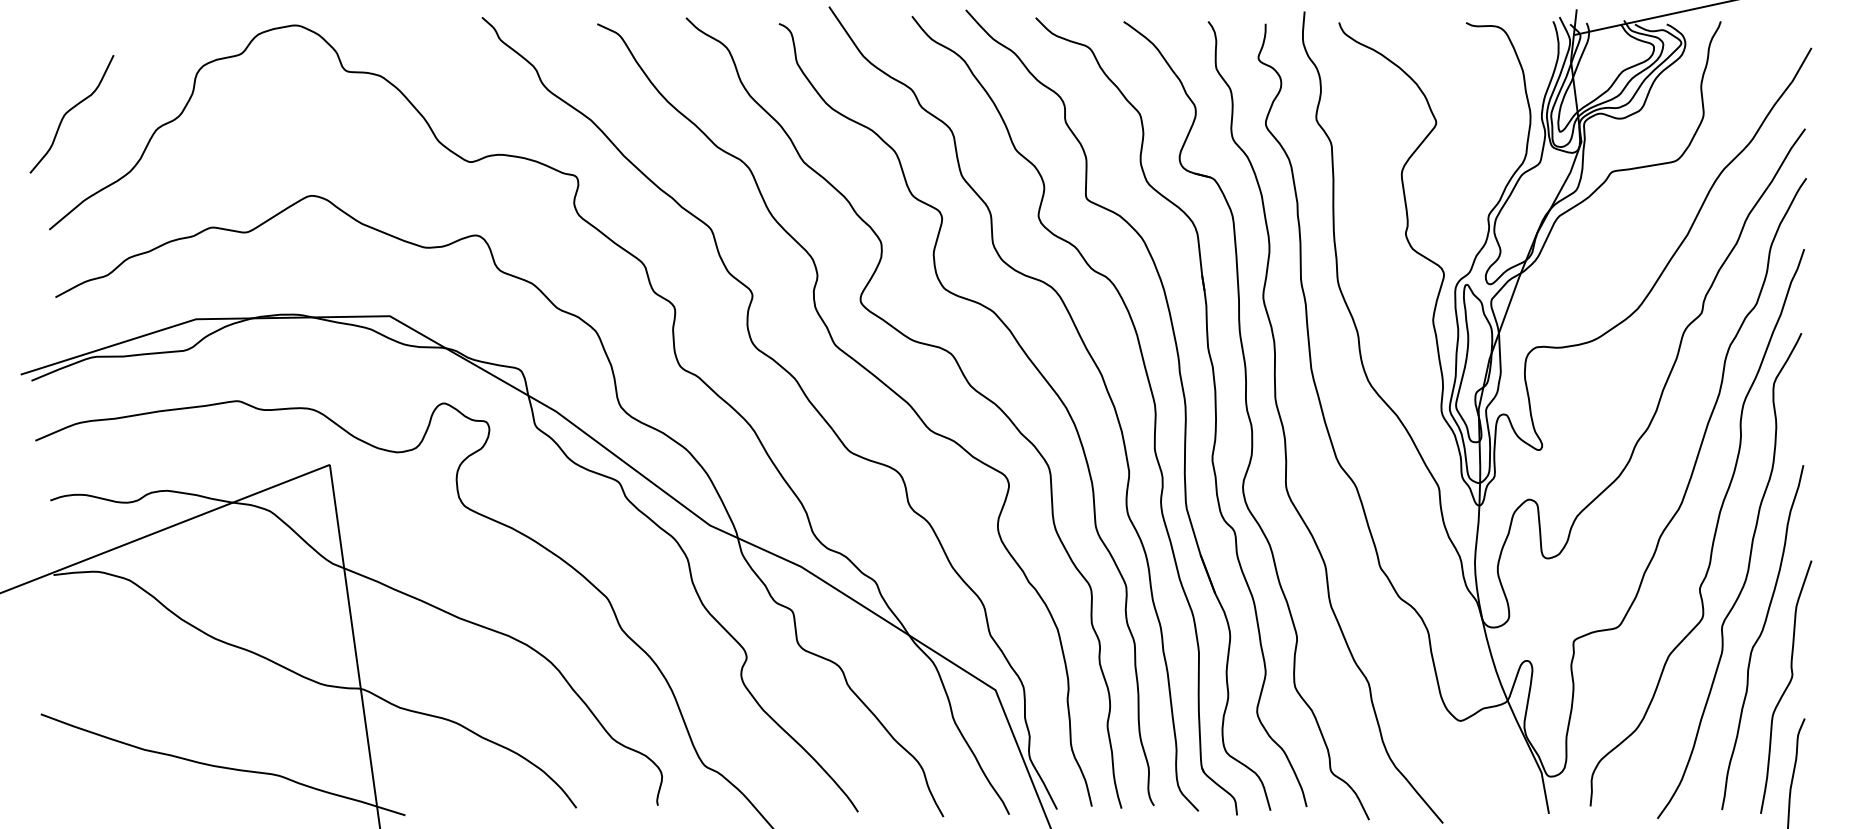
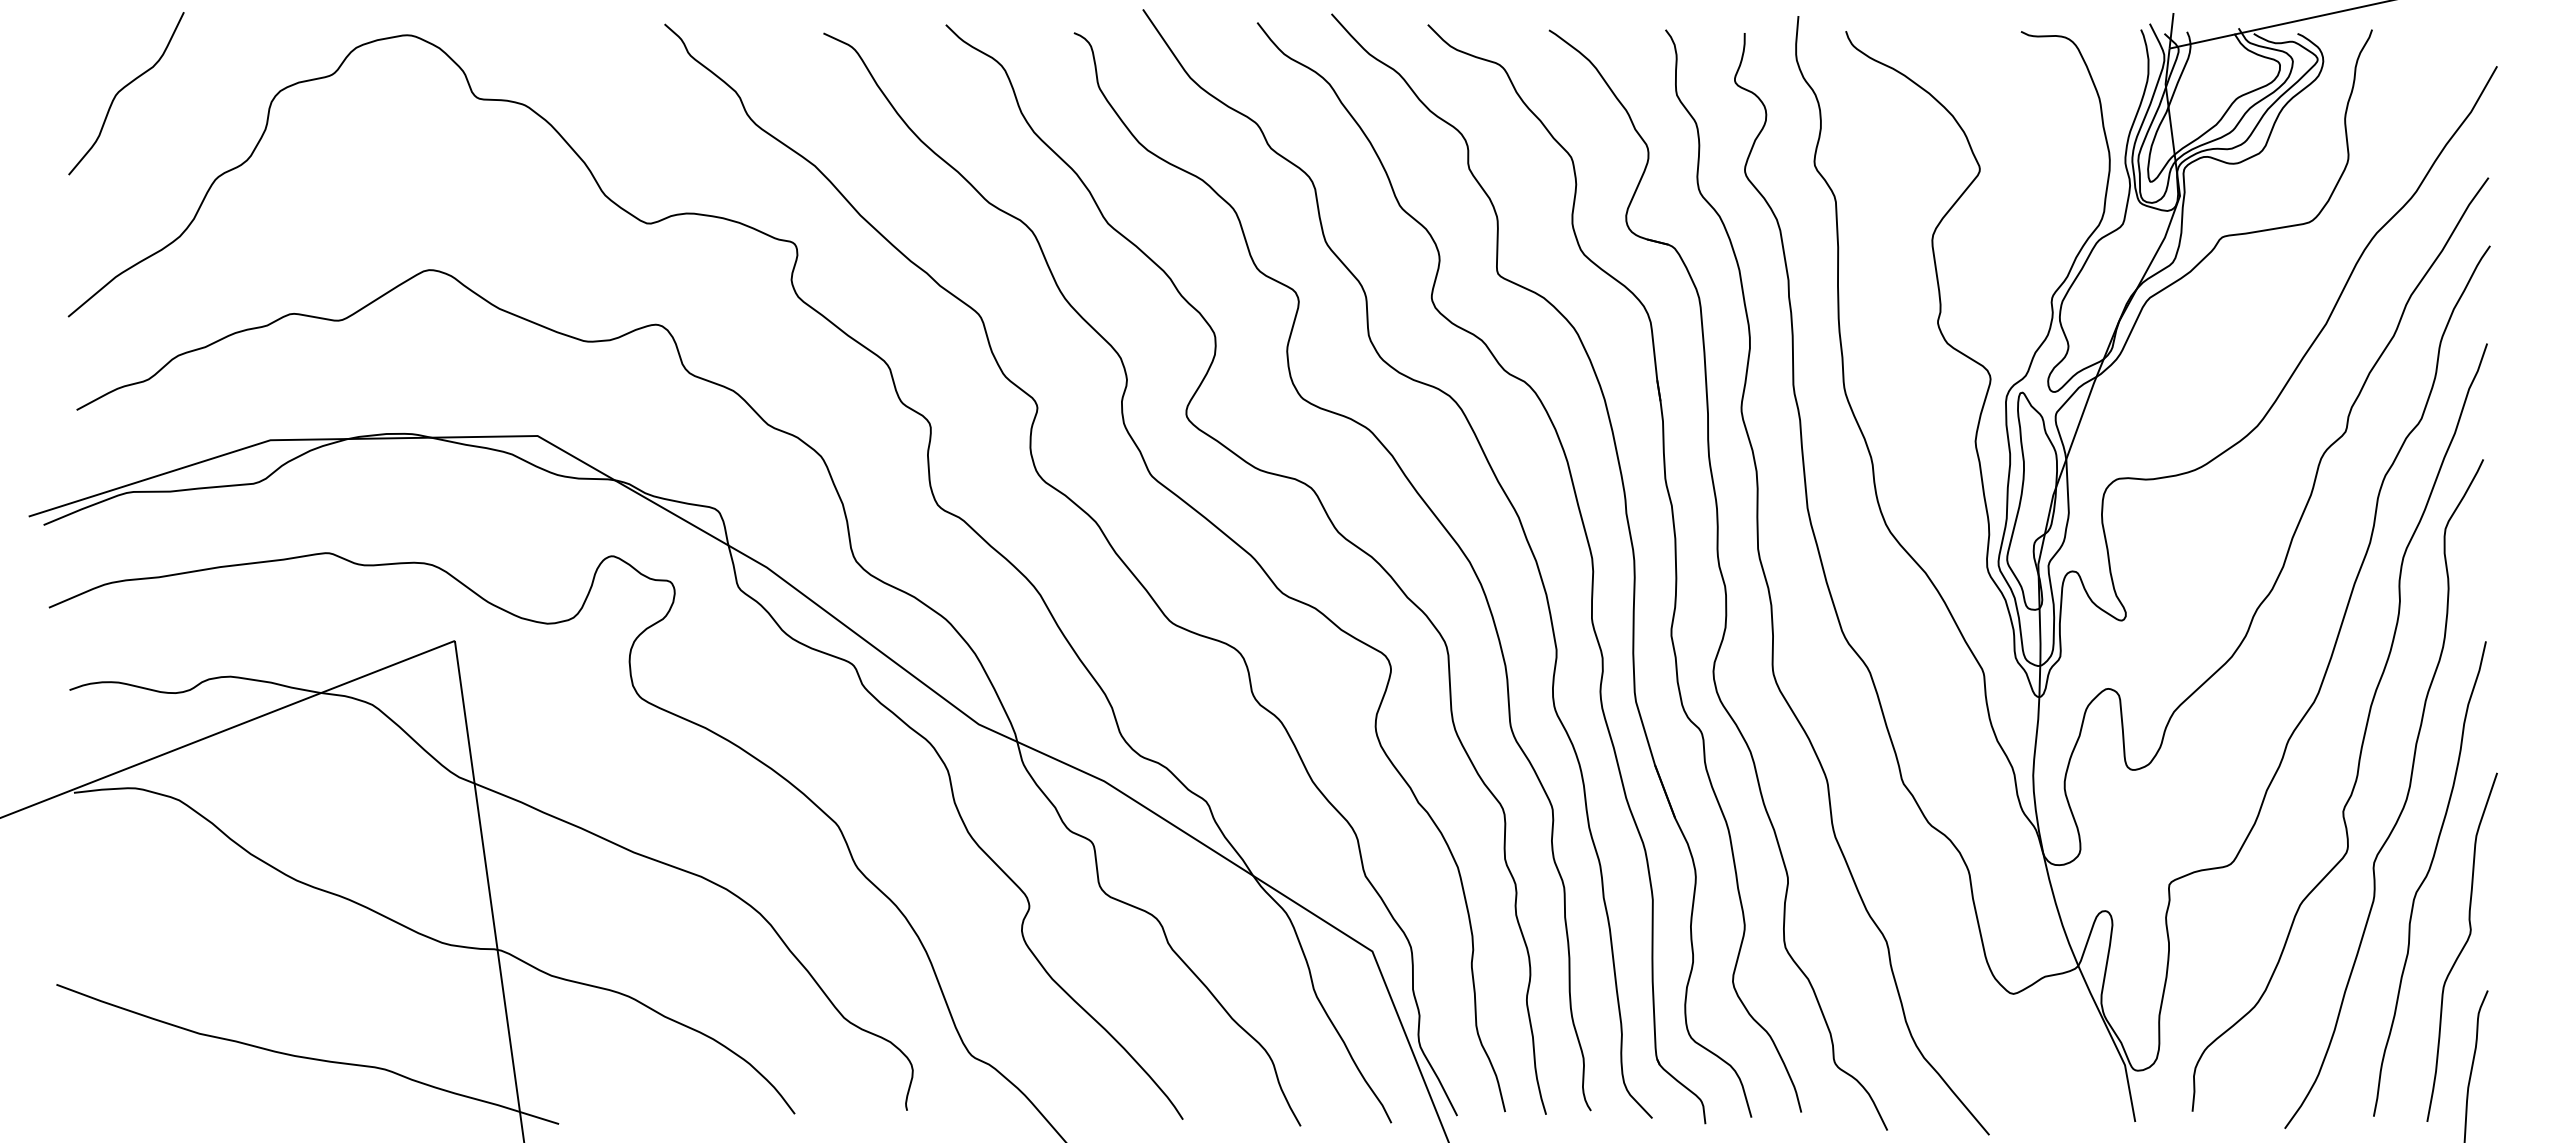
curve: (69, 111) -> (123, 89), moved

